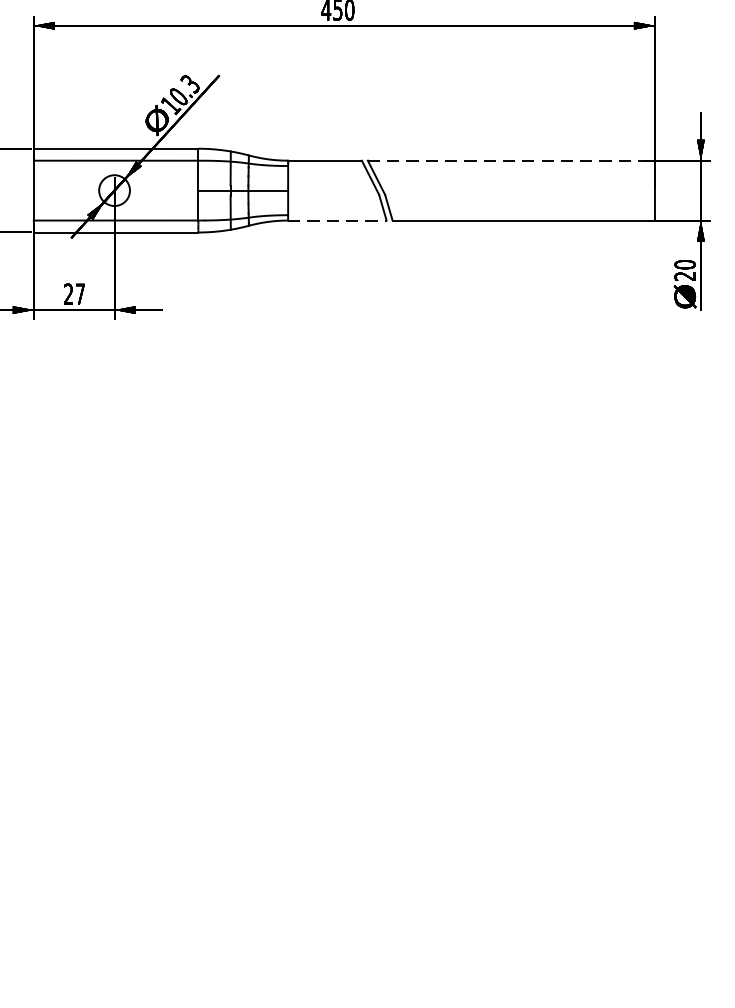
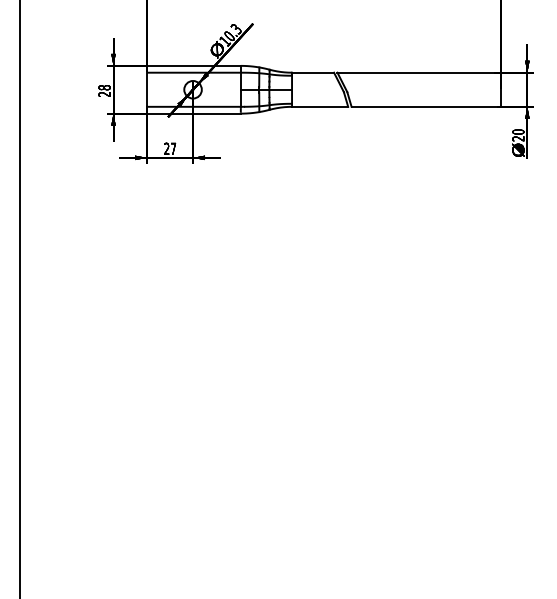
line: (511, 160) -> (419, 72), dashed -> solid
line: (338, 219) -> (320, 106), dashed -> solid

